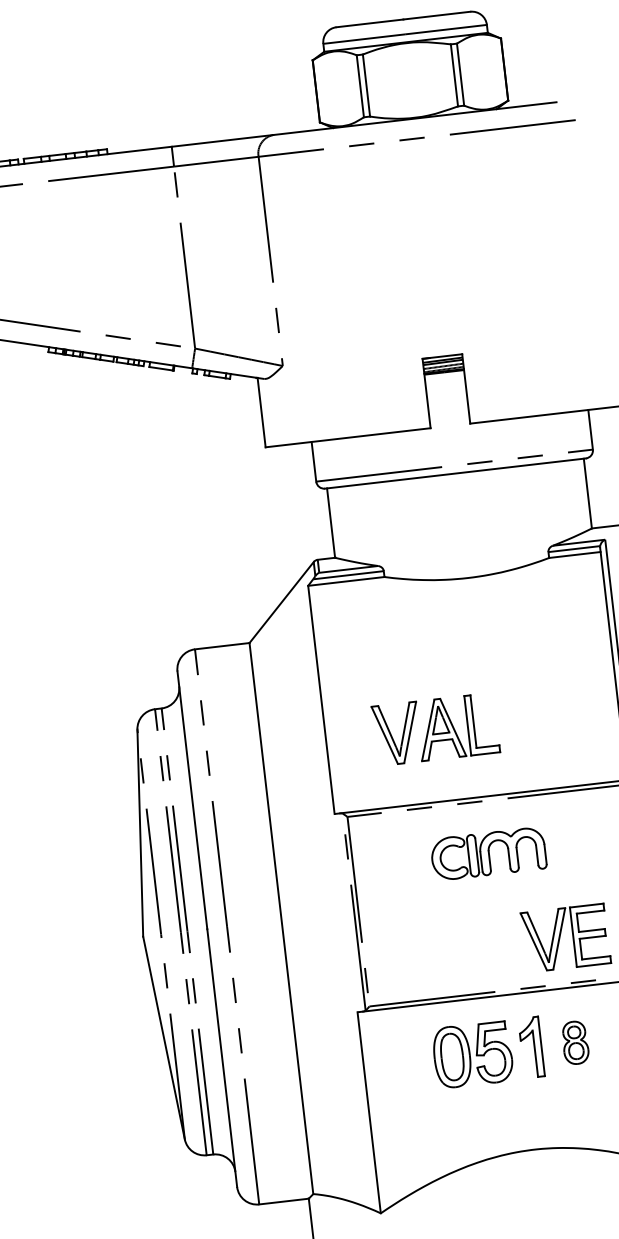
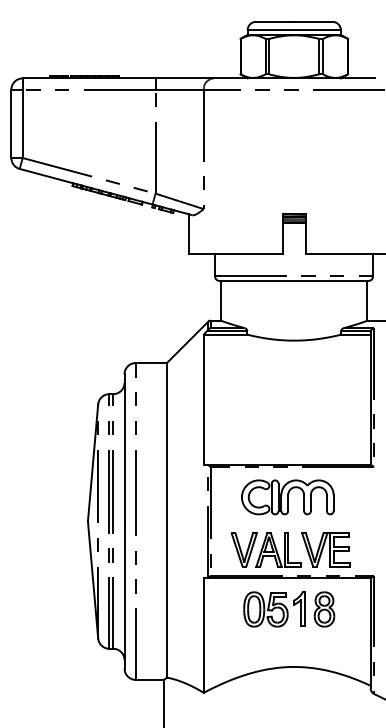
part: (434, 728) -> (265, 549), moved
part: (487, 854) -> (287, 497), size x1.43
part: (575, 1042) -> (324, 609), size x1.43

